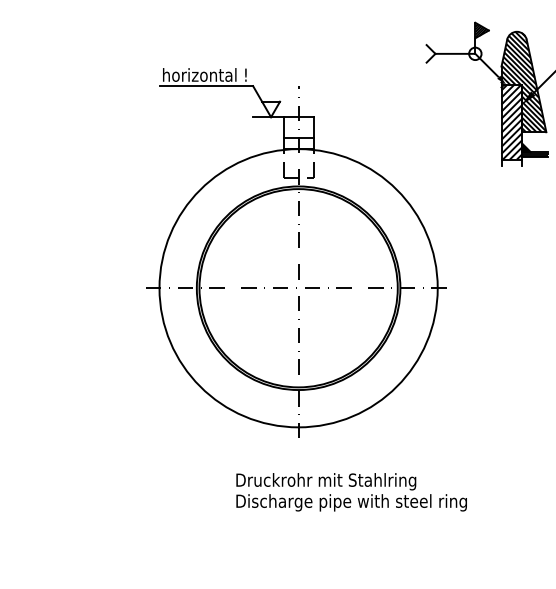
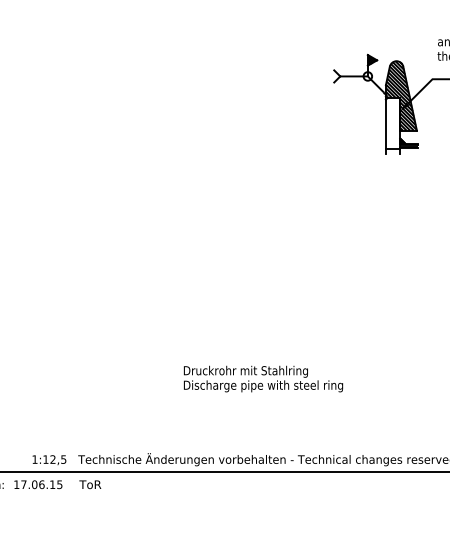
hatch: (511, 122) -> (392, 123), removed
part: (295, 252) -> (243, 213), removed
text: (351, 491) -> (263, 378), moved

